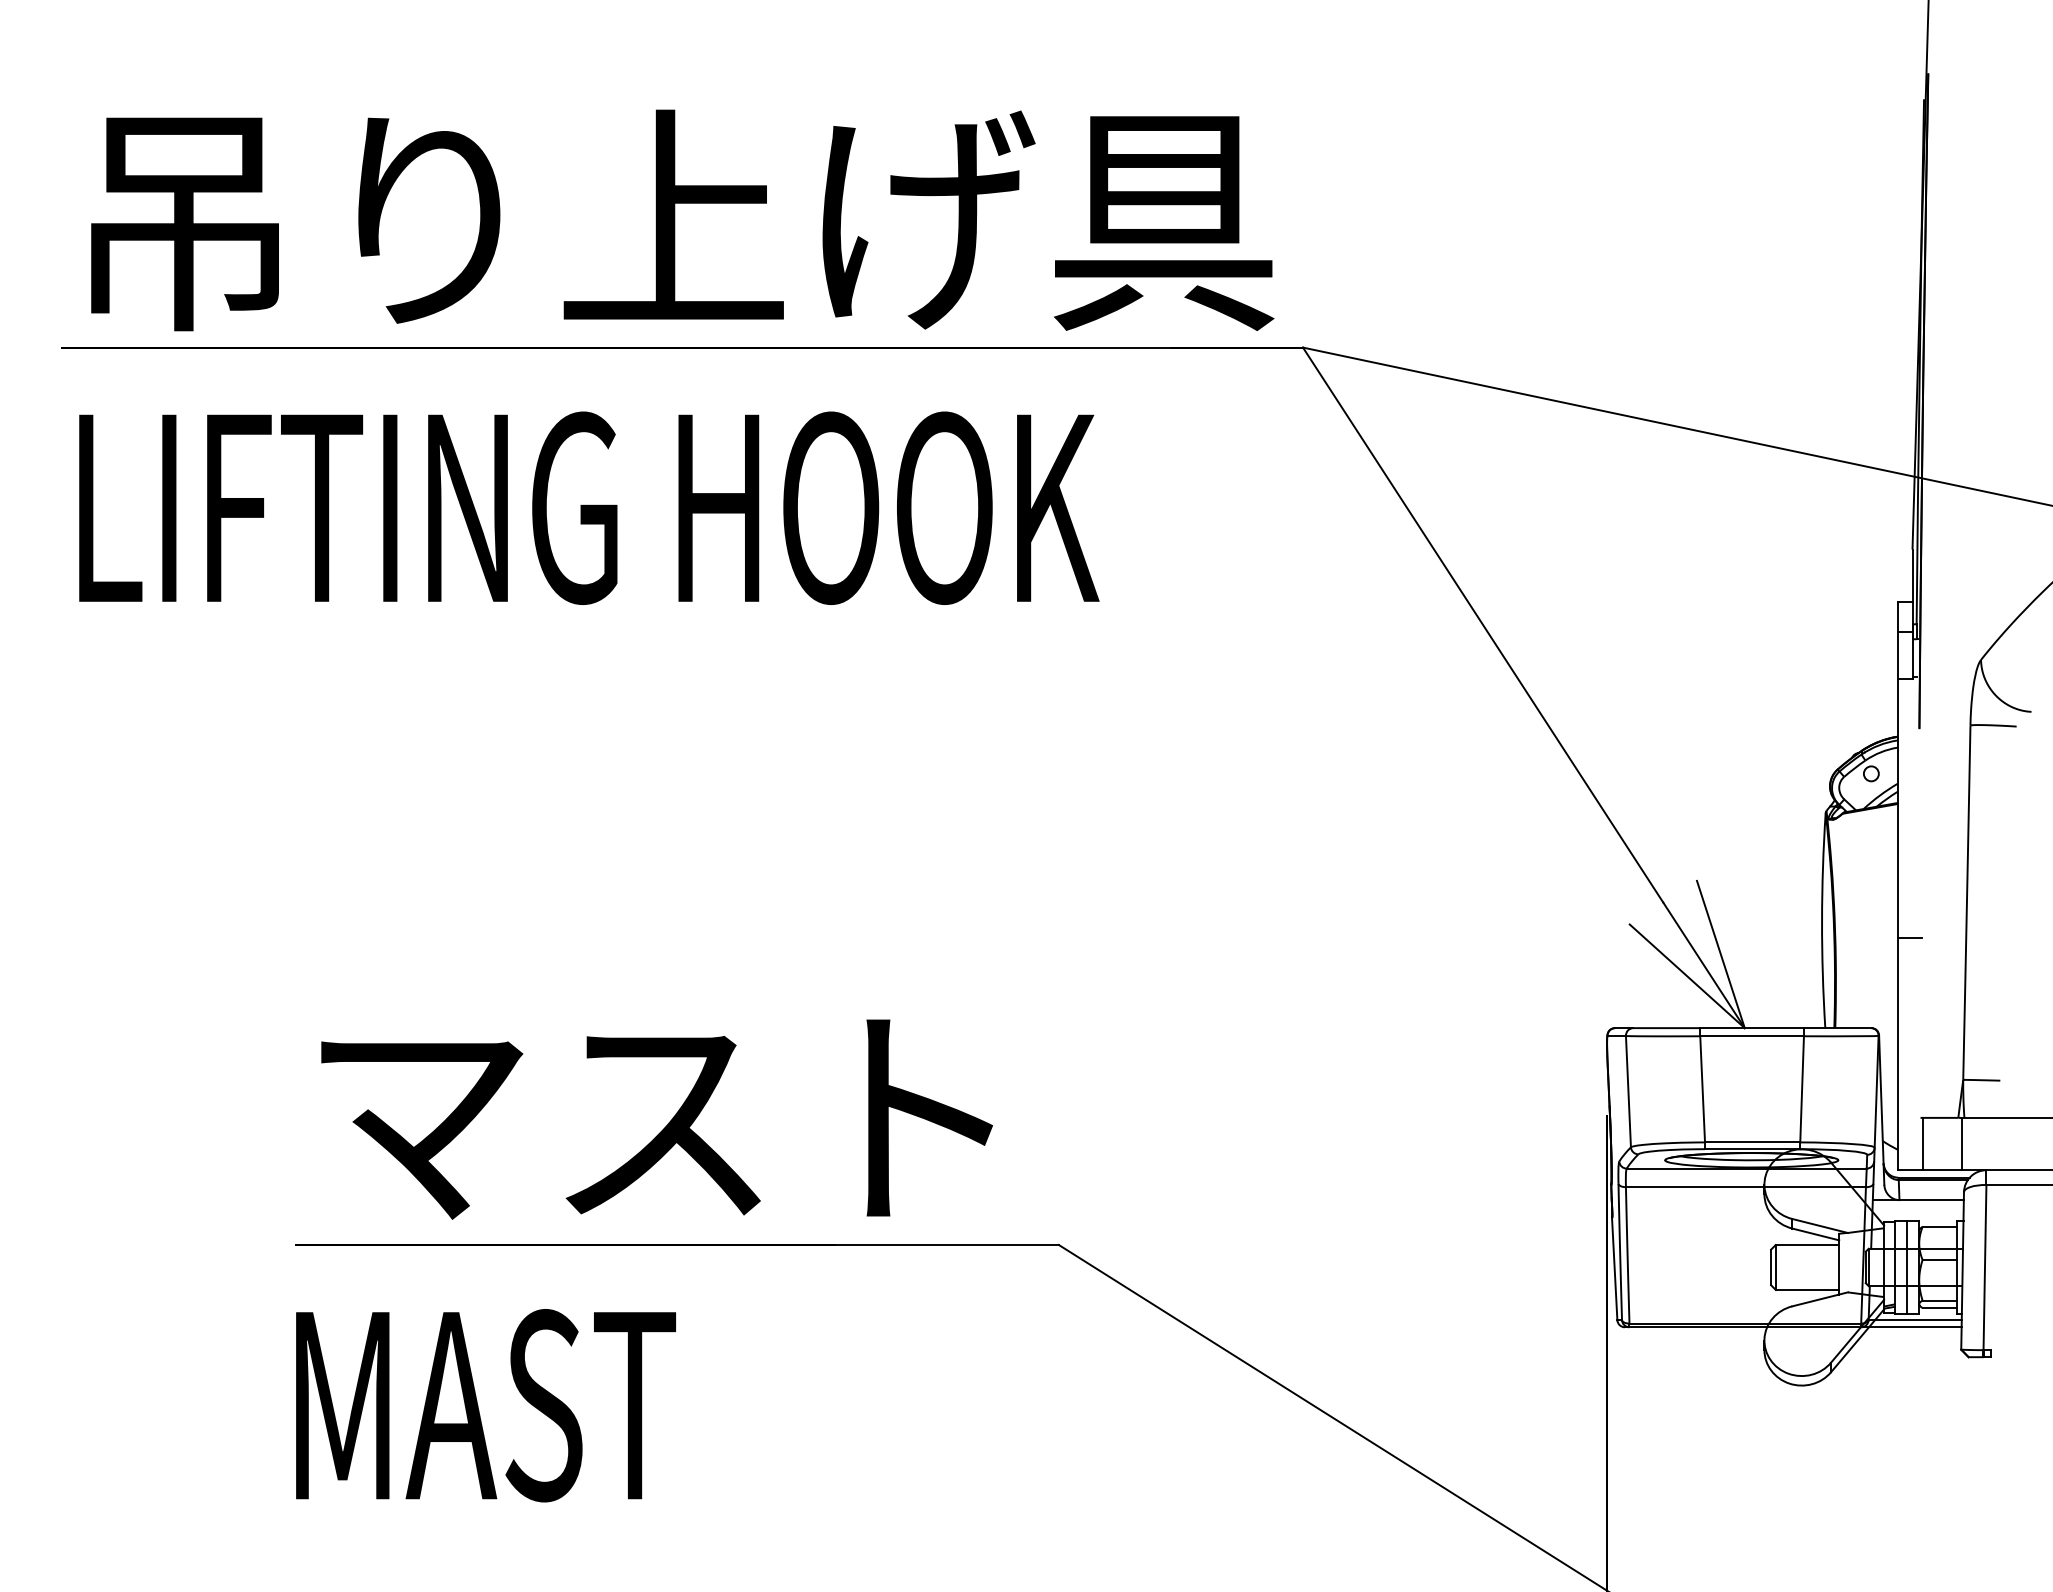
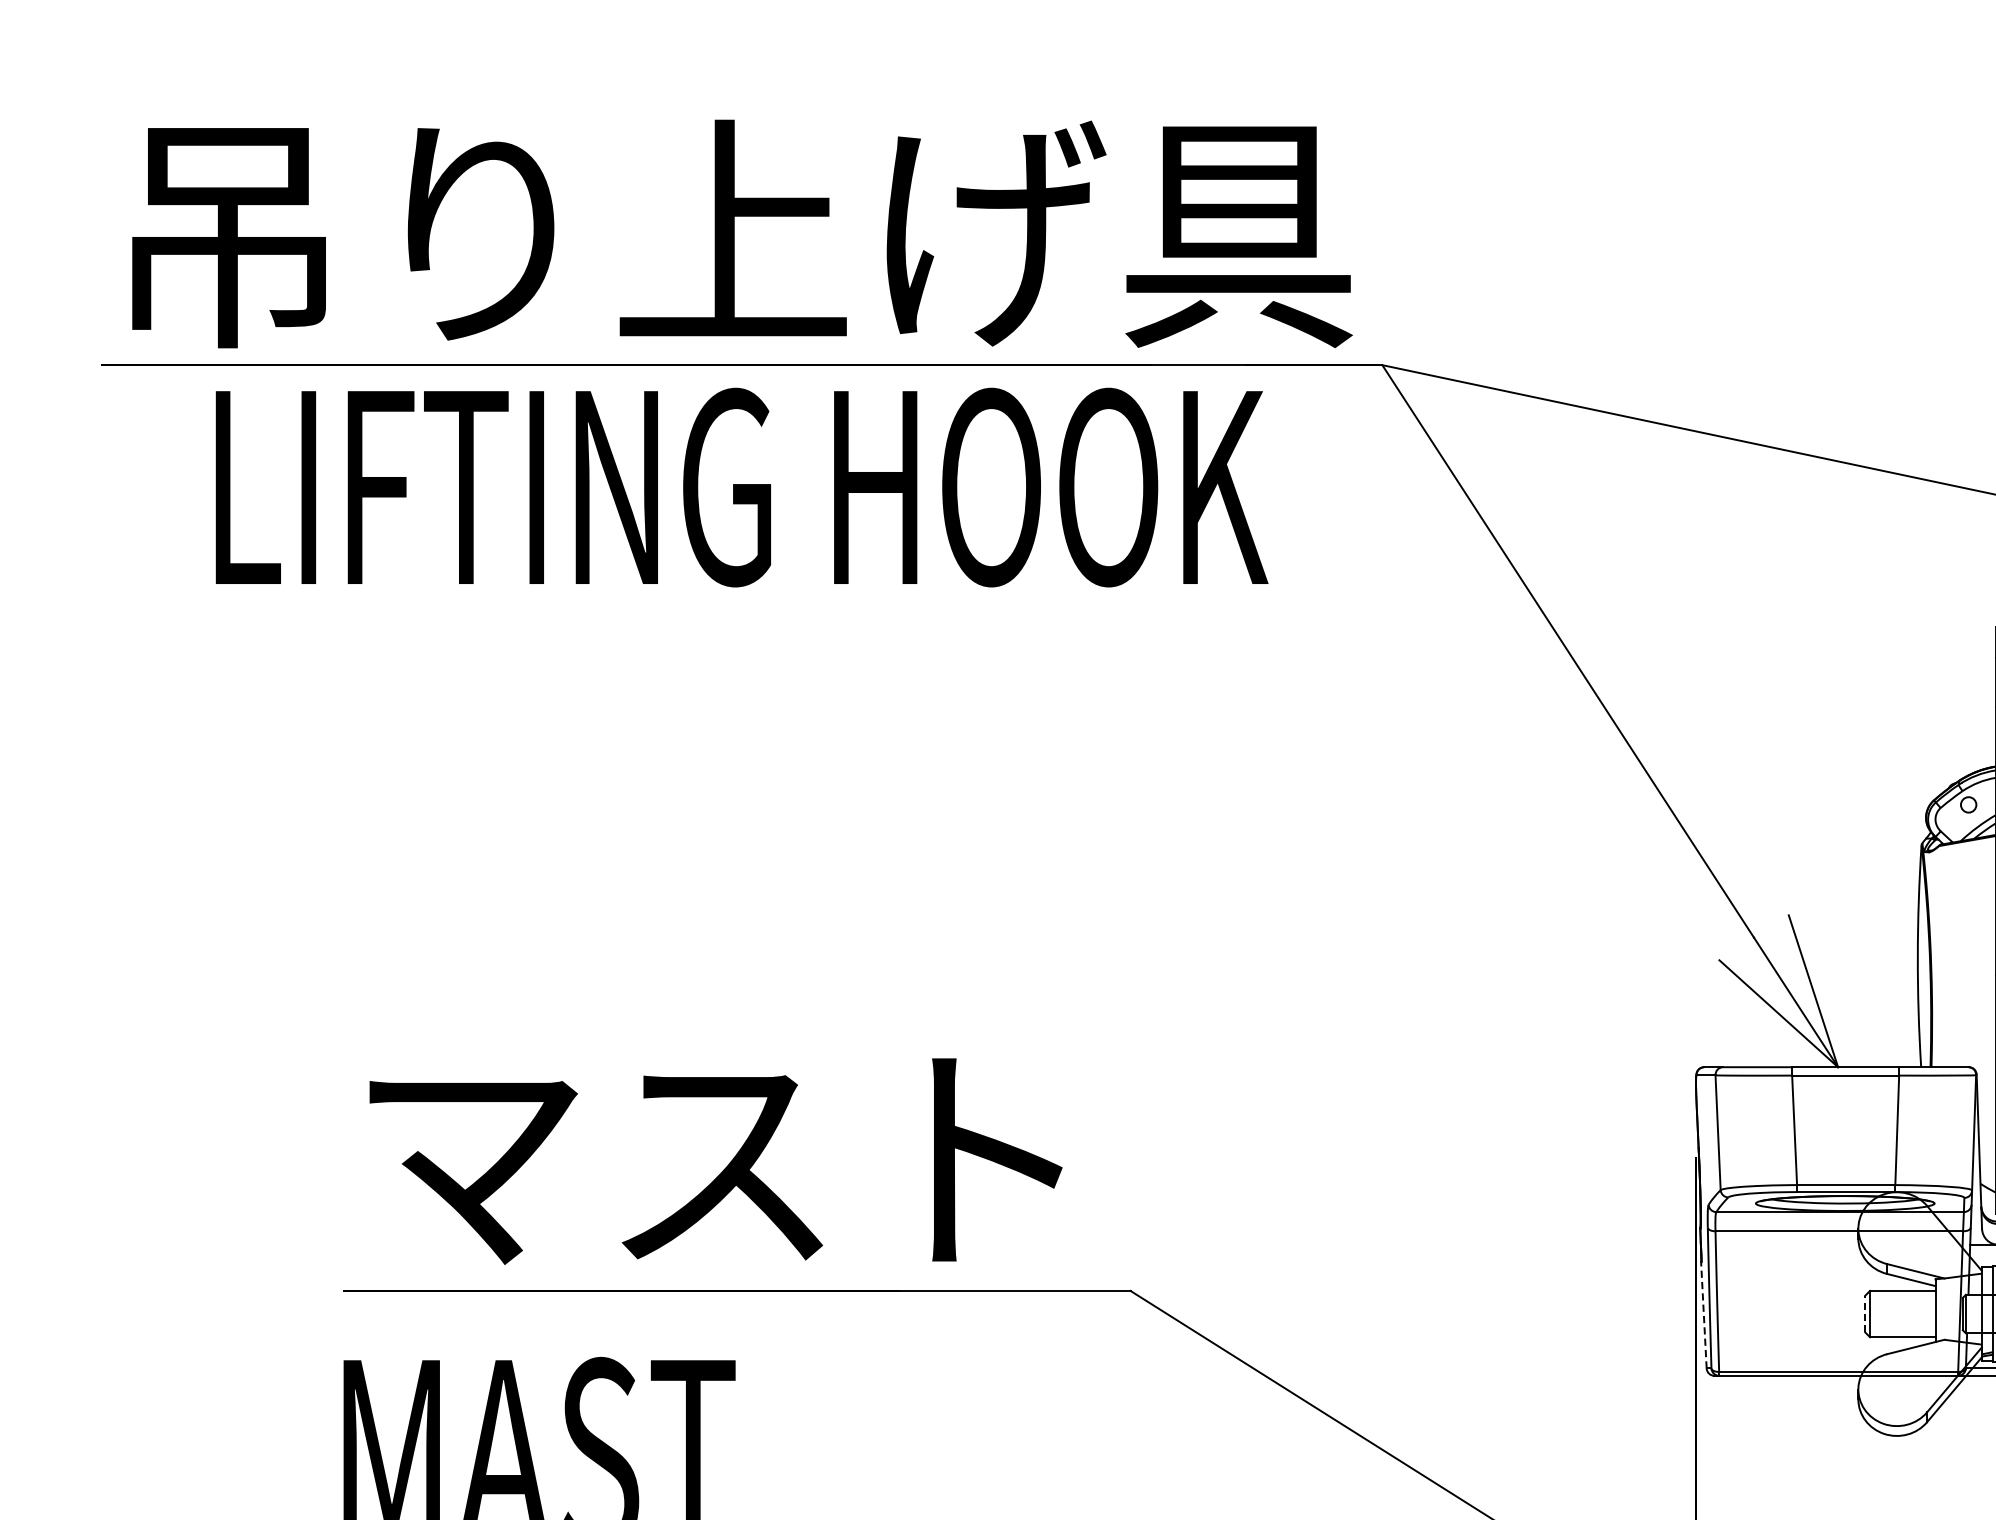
text: (589, 507) -> (742, 486), moved
line: (1771, 1267) -> (1865, 1314), solid -> dashed
line: (1614, 1268) -> (1703, 1315), solid -> dashed

